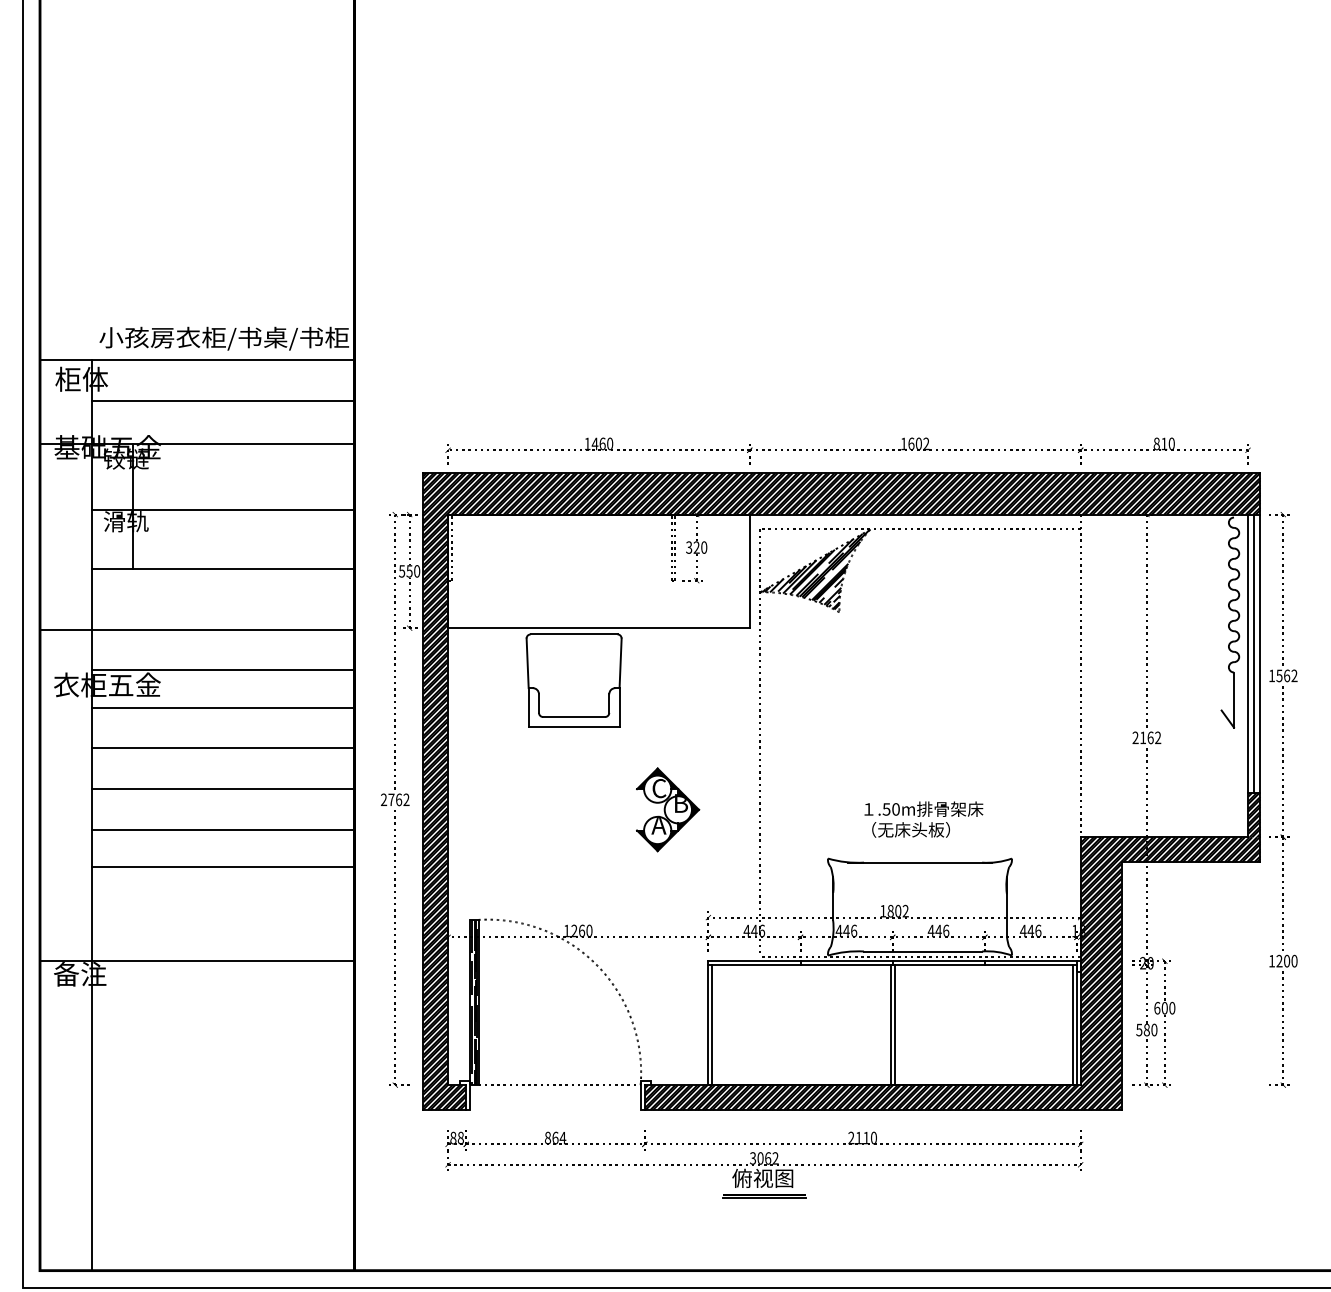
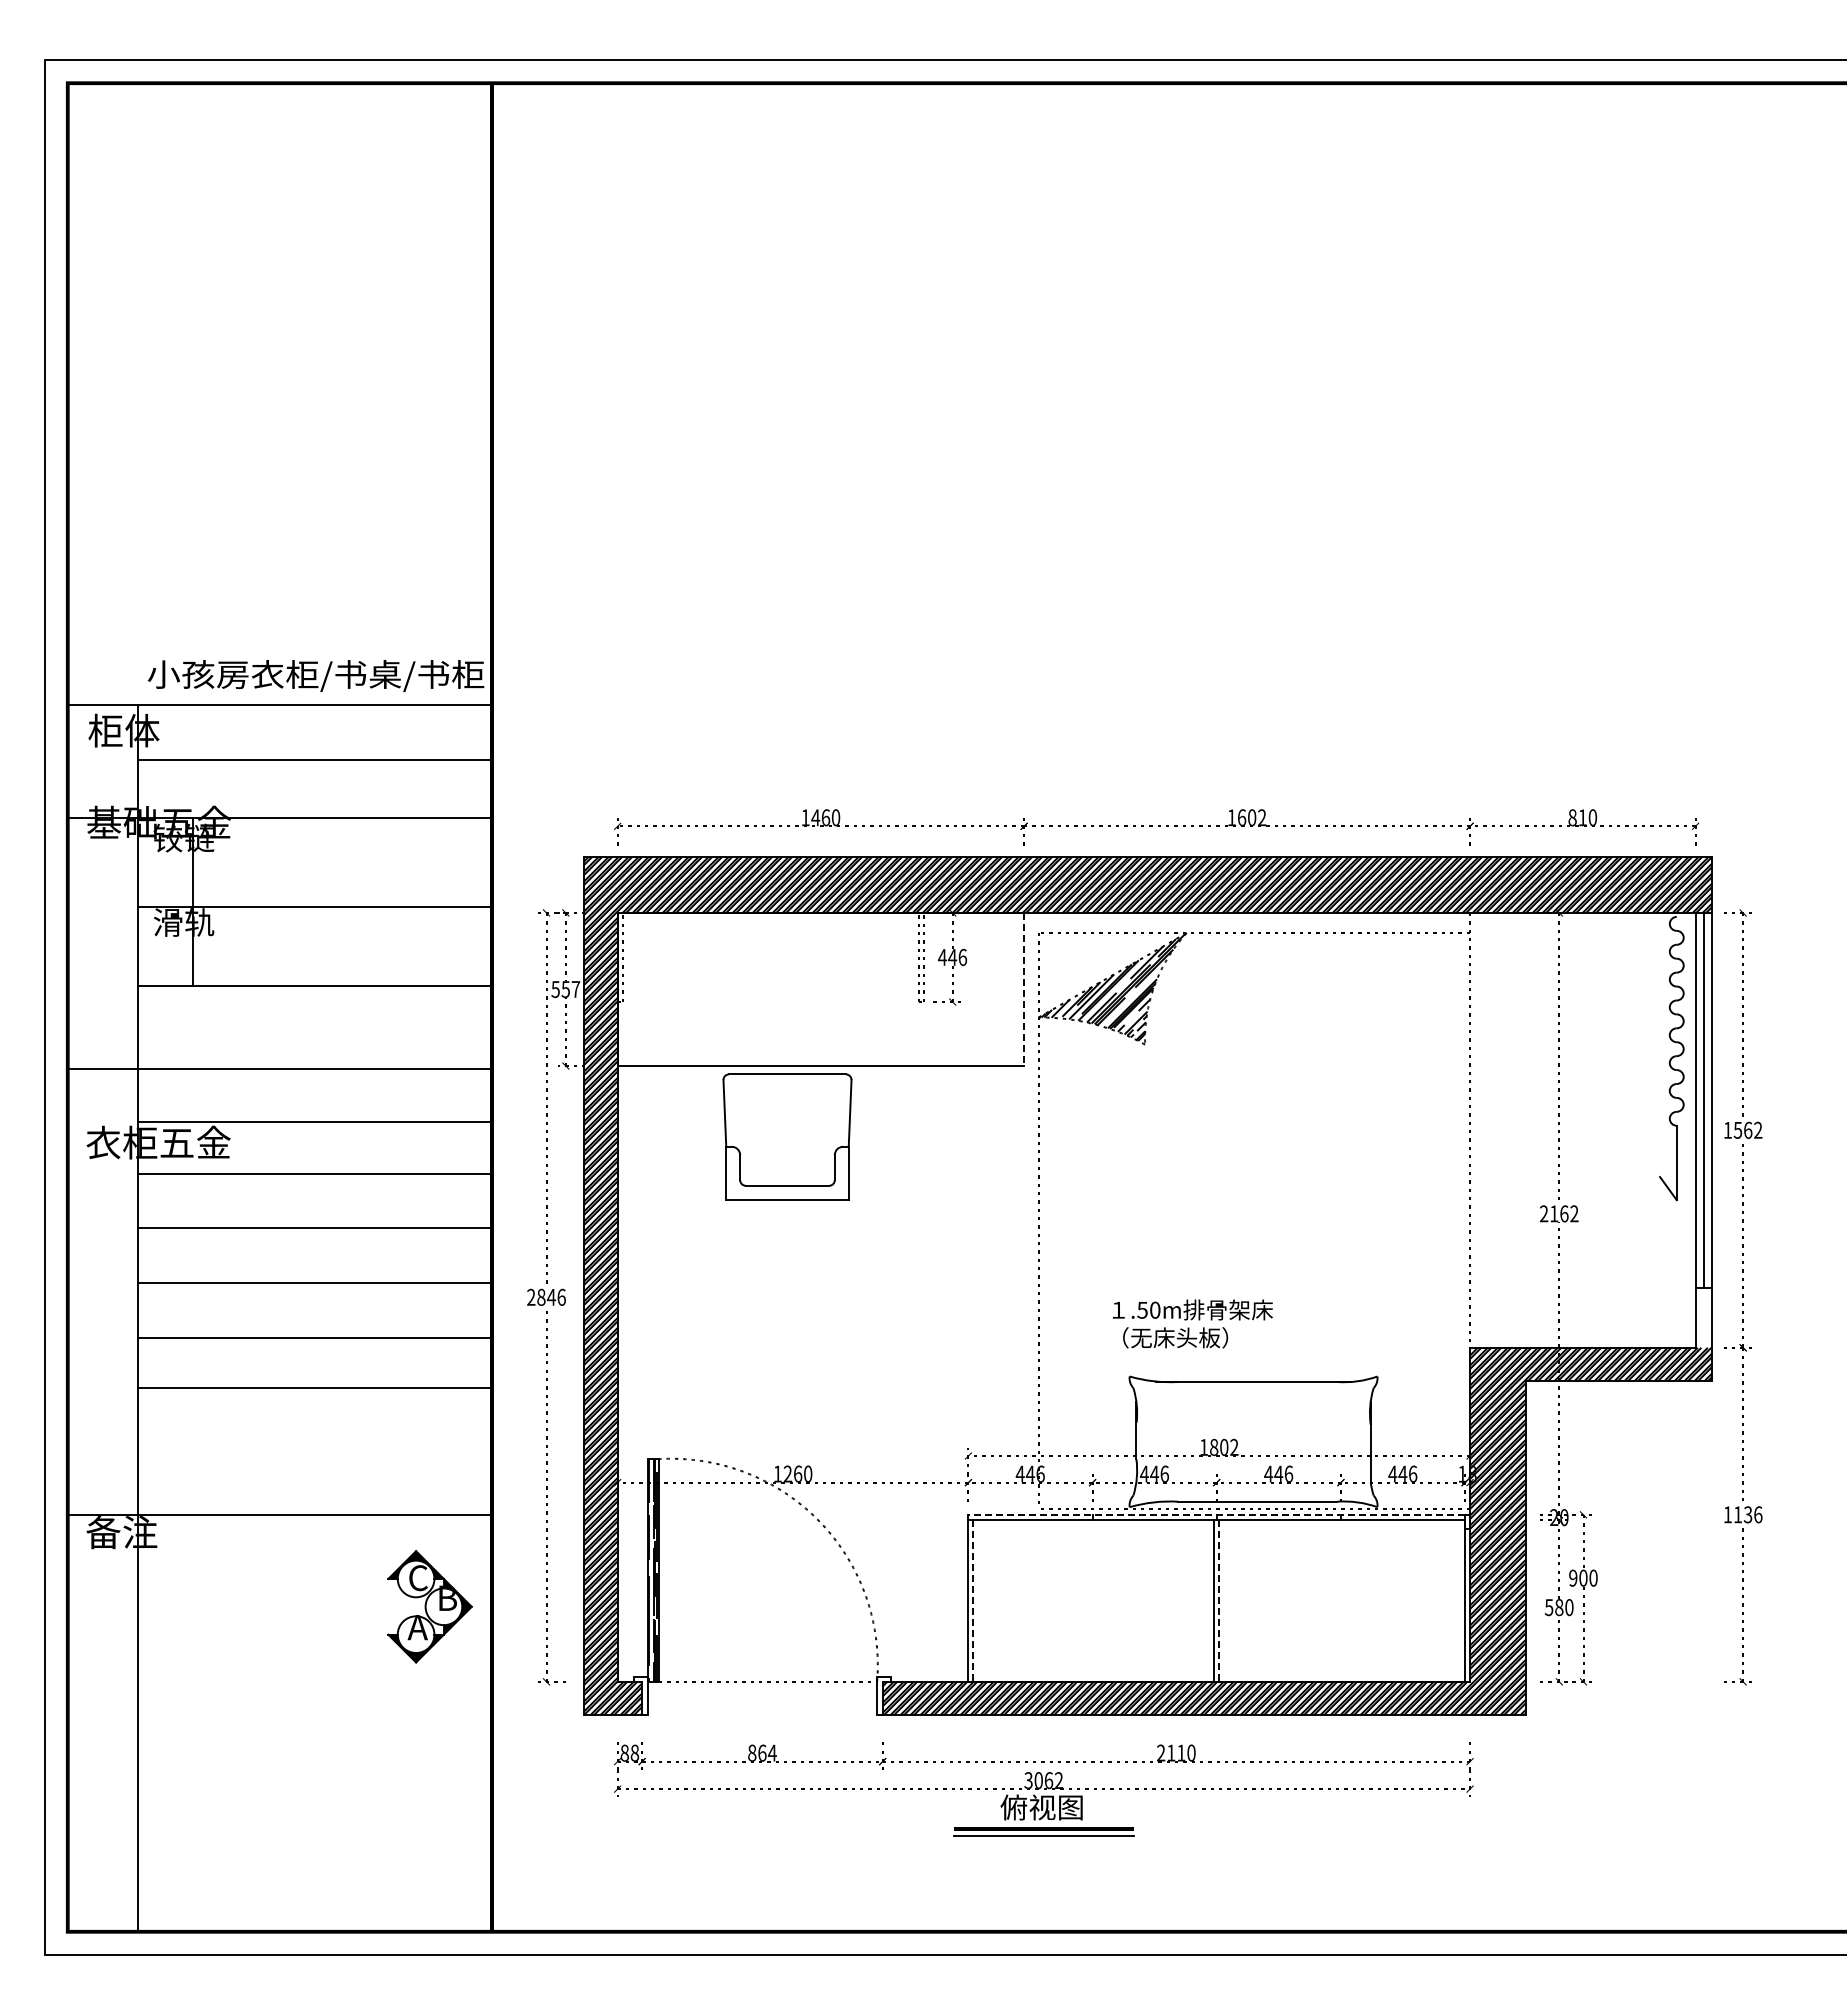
text: (696, 547) -> (952, 957), 320 -> 446
text: (416, 571) -> (575, 989), 550 -> 557
line: (750, 571) -> (1024, 989), solid -> dashed
text: (398, 799) -> (551, 1296), 2762 -> 2846
part: (667, 809) -> (429, 1606), moved
hatch: (1253, 814) -> (1703, 1317), removed
text: (923, 819) -> (1192, 1323), moved
line: (892, 960) -> (1216, 1514), solid -> dashed
text: (1286, 960) -> (1747, 1514), 1200 -> 1136
text: (1157, 1007) -> (1573, 1577), 600 -> 900
line: (1073, 1024) -> (1460, 1600), removed
line: (712, 1025) -> (973, 1601), solid -> dashed
line: (894, 1025) -> (1219, 1601), solid -> dashed
part: (764, 1196) -> (1044, 1831), size x1.6

